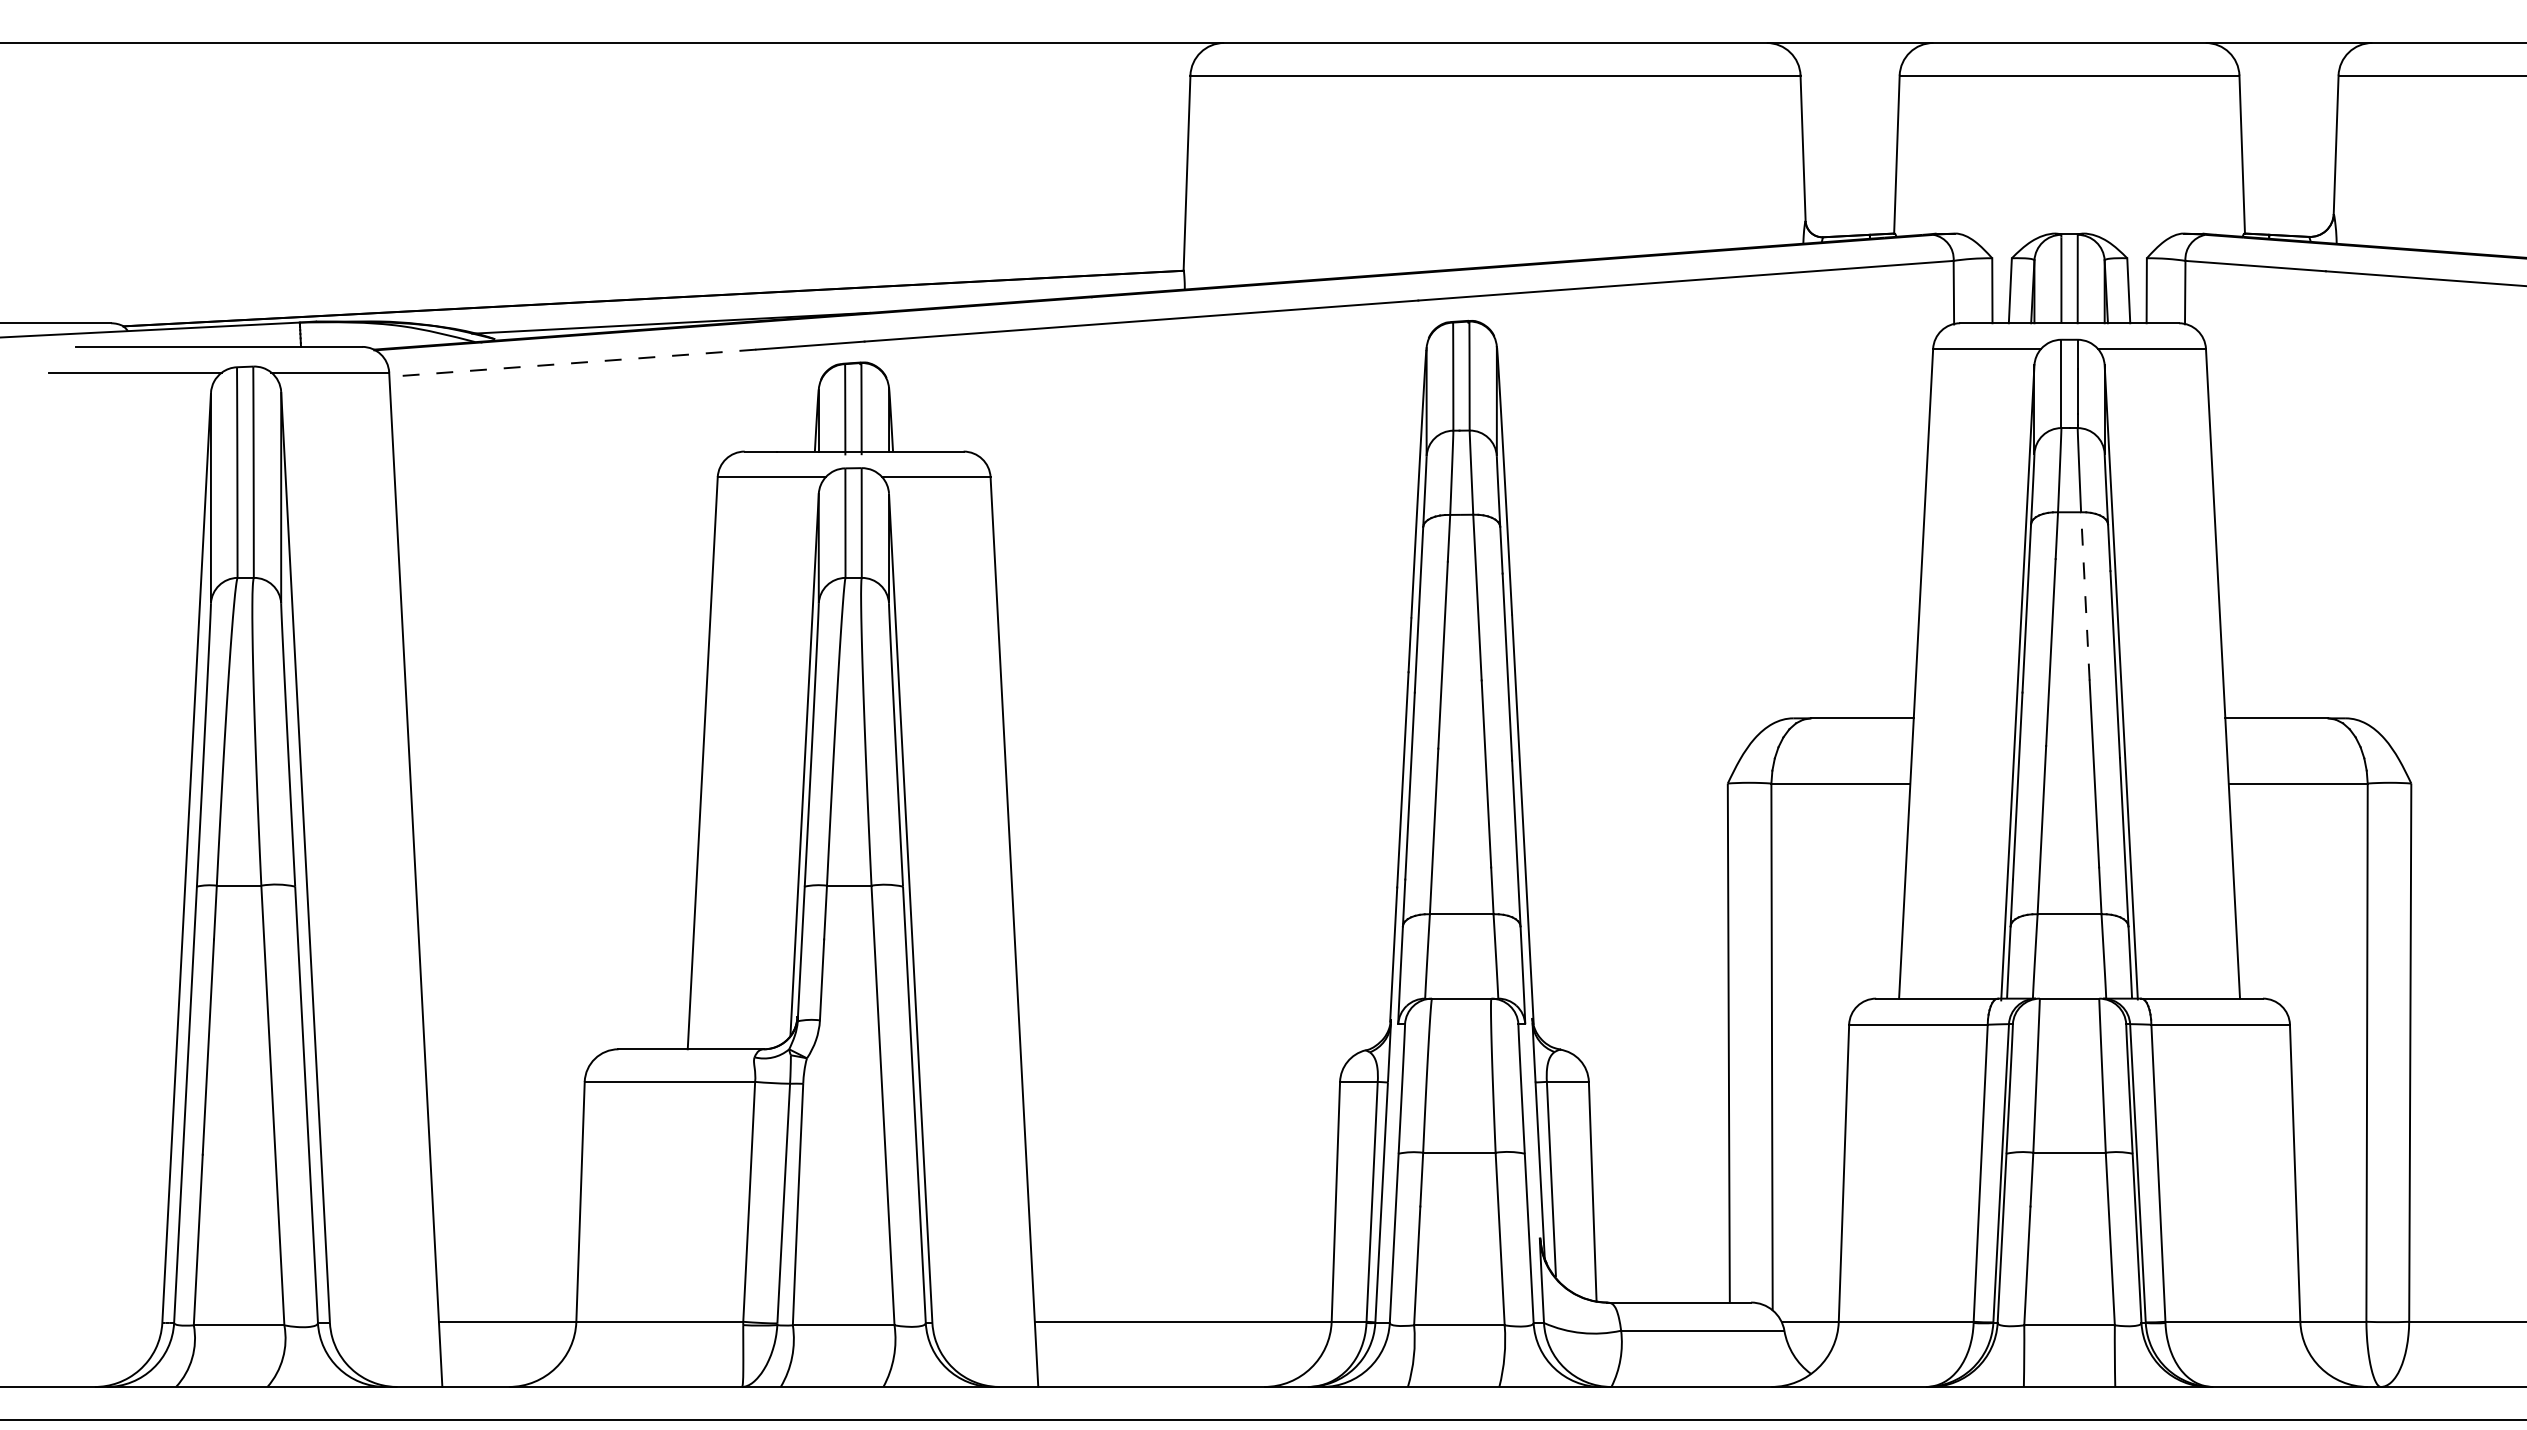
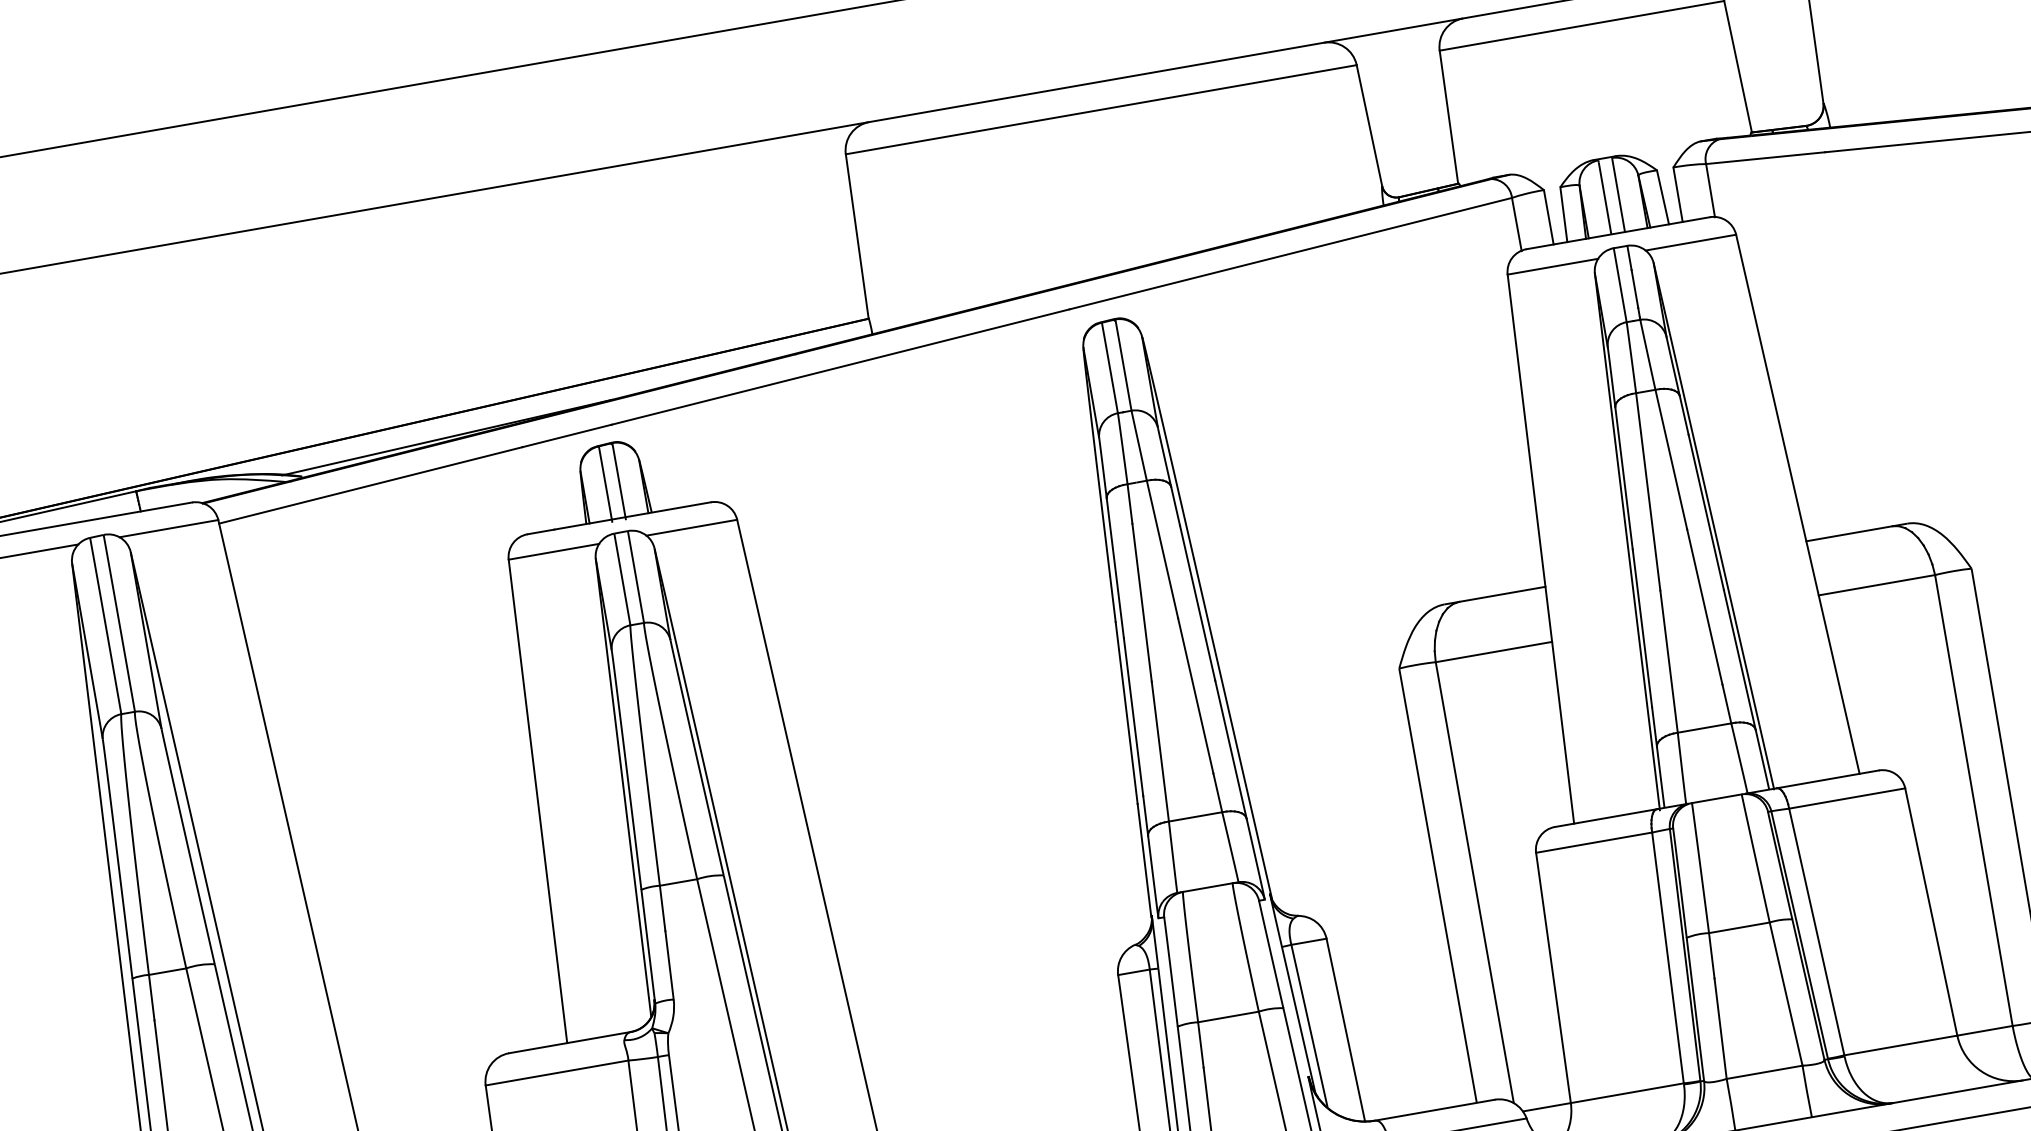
line: (572, 363) -> (370, 485), dashed -> solid
line: (2085, 595) -> (1671, 458), dashed -> solid

